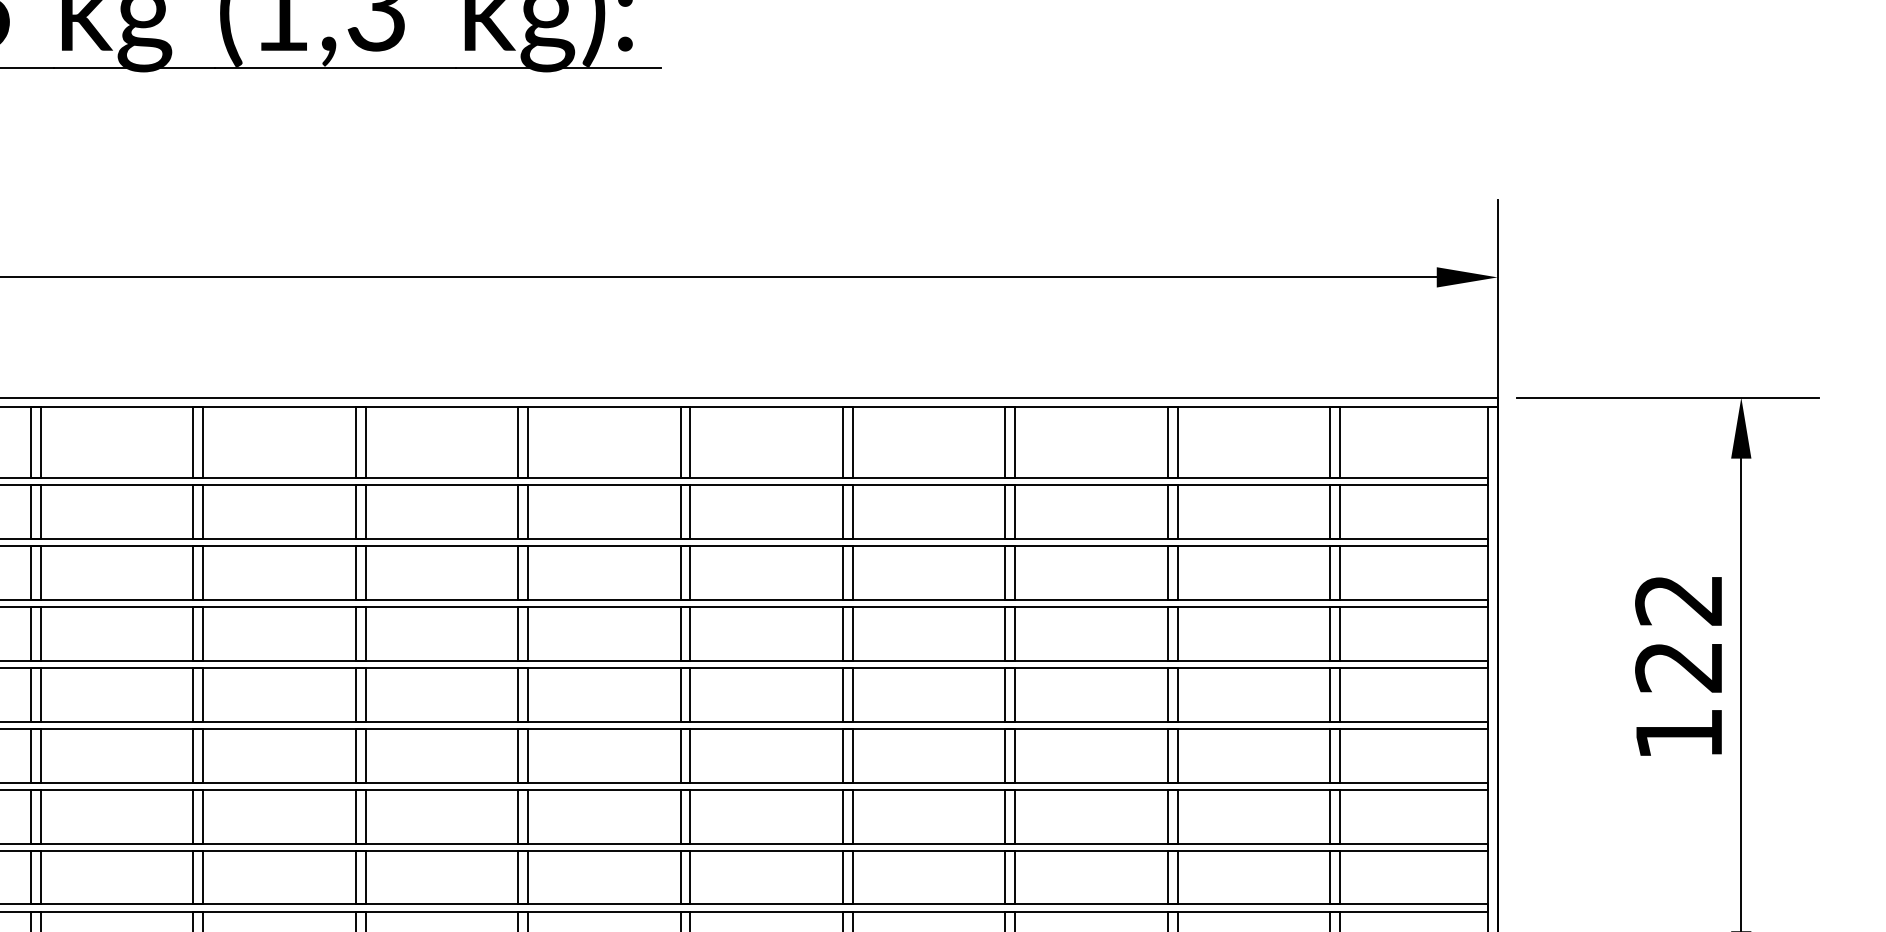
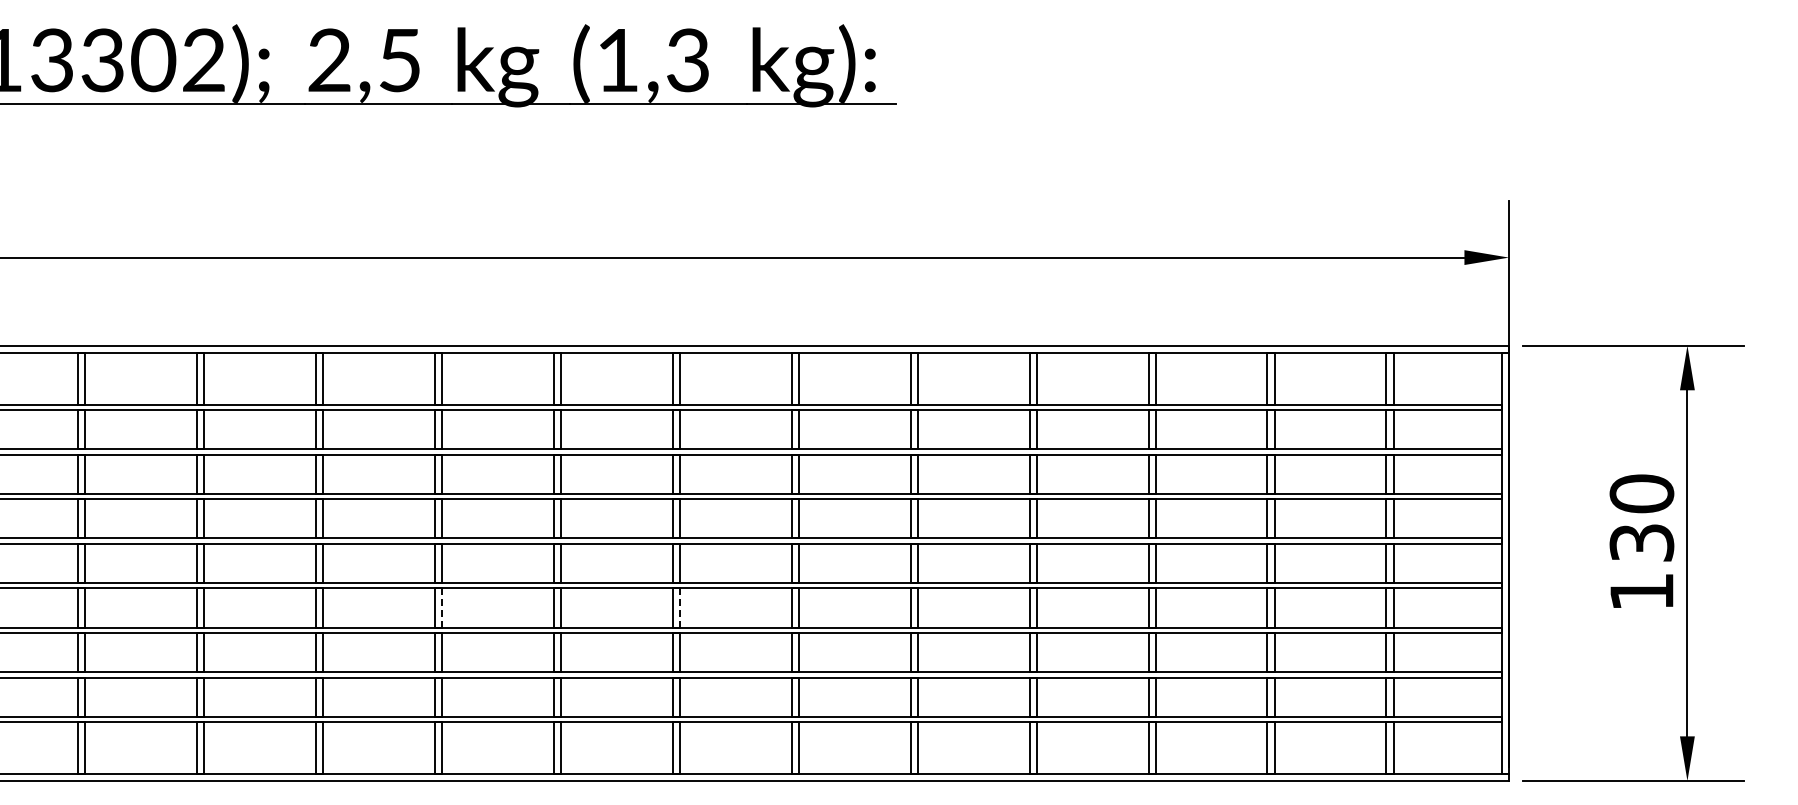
text: (1678, 632) -> (1641, 517), 122 -> 130
line: (41, 755) -> (442, 607), solid -> dashed
line: (366, 755) -> (680, 607), solid -> dashed

